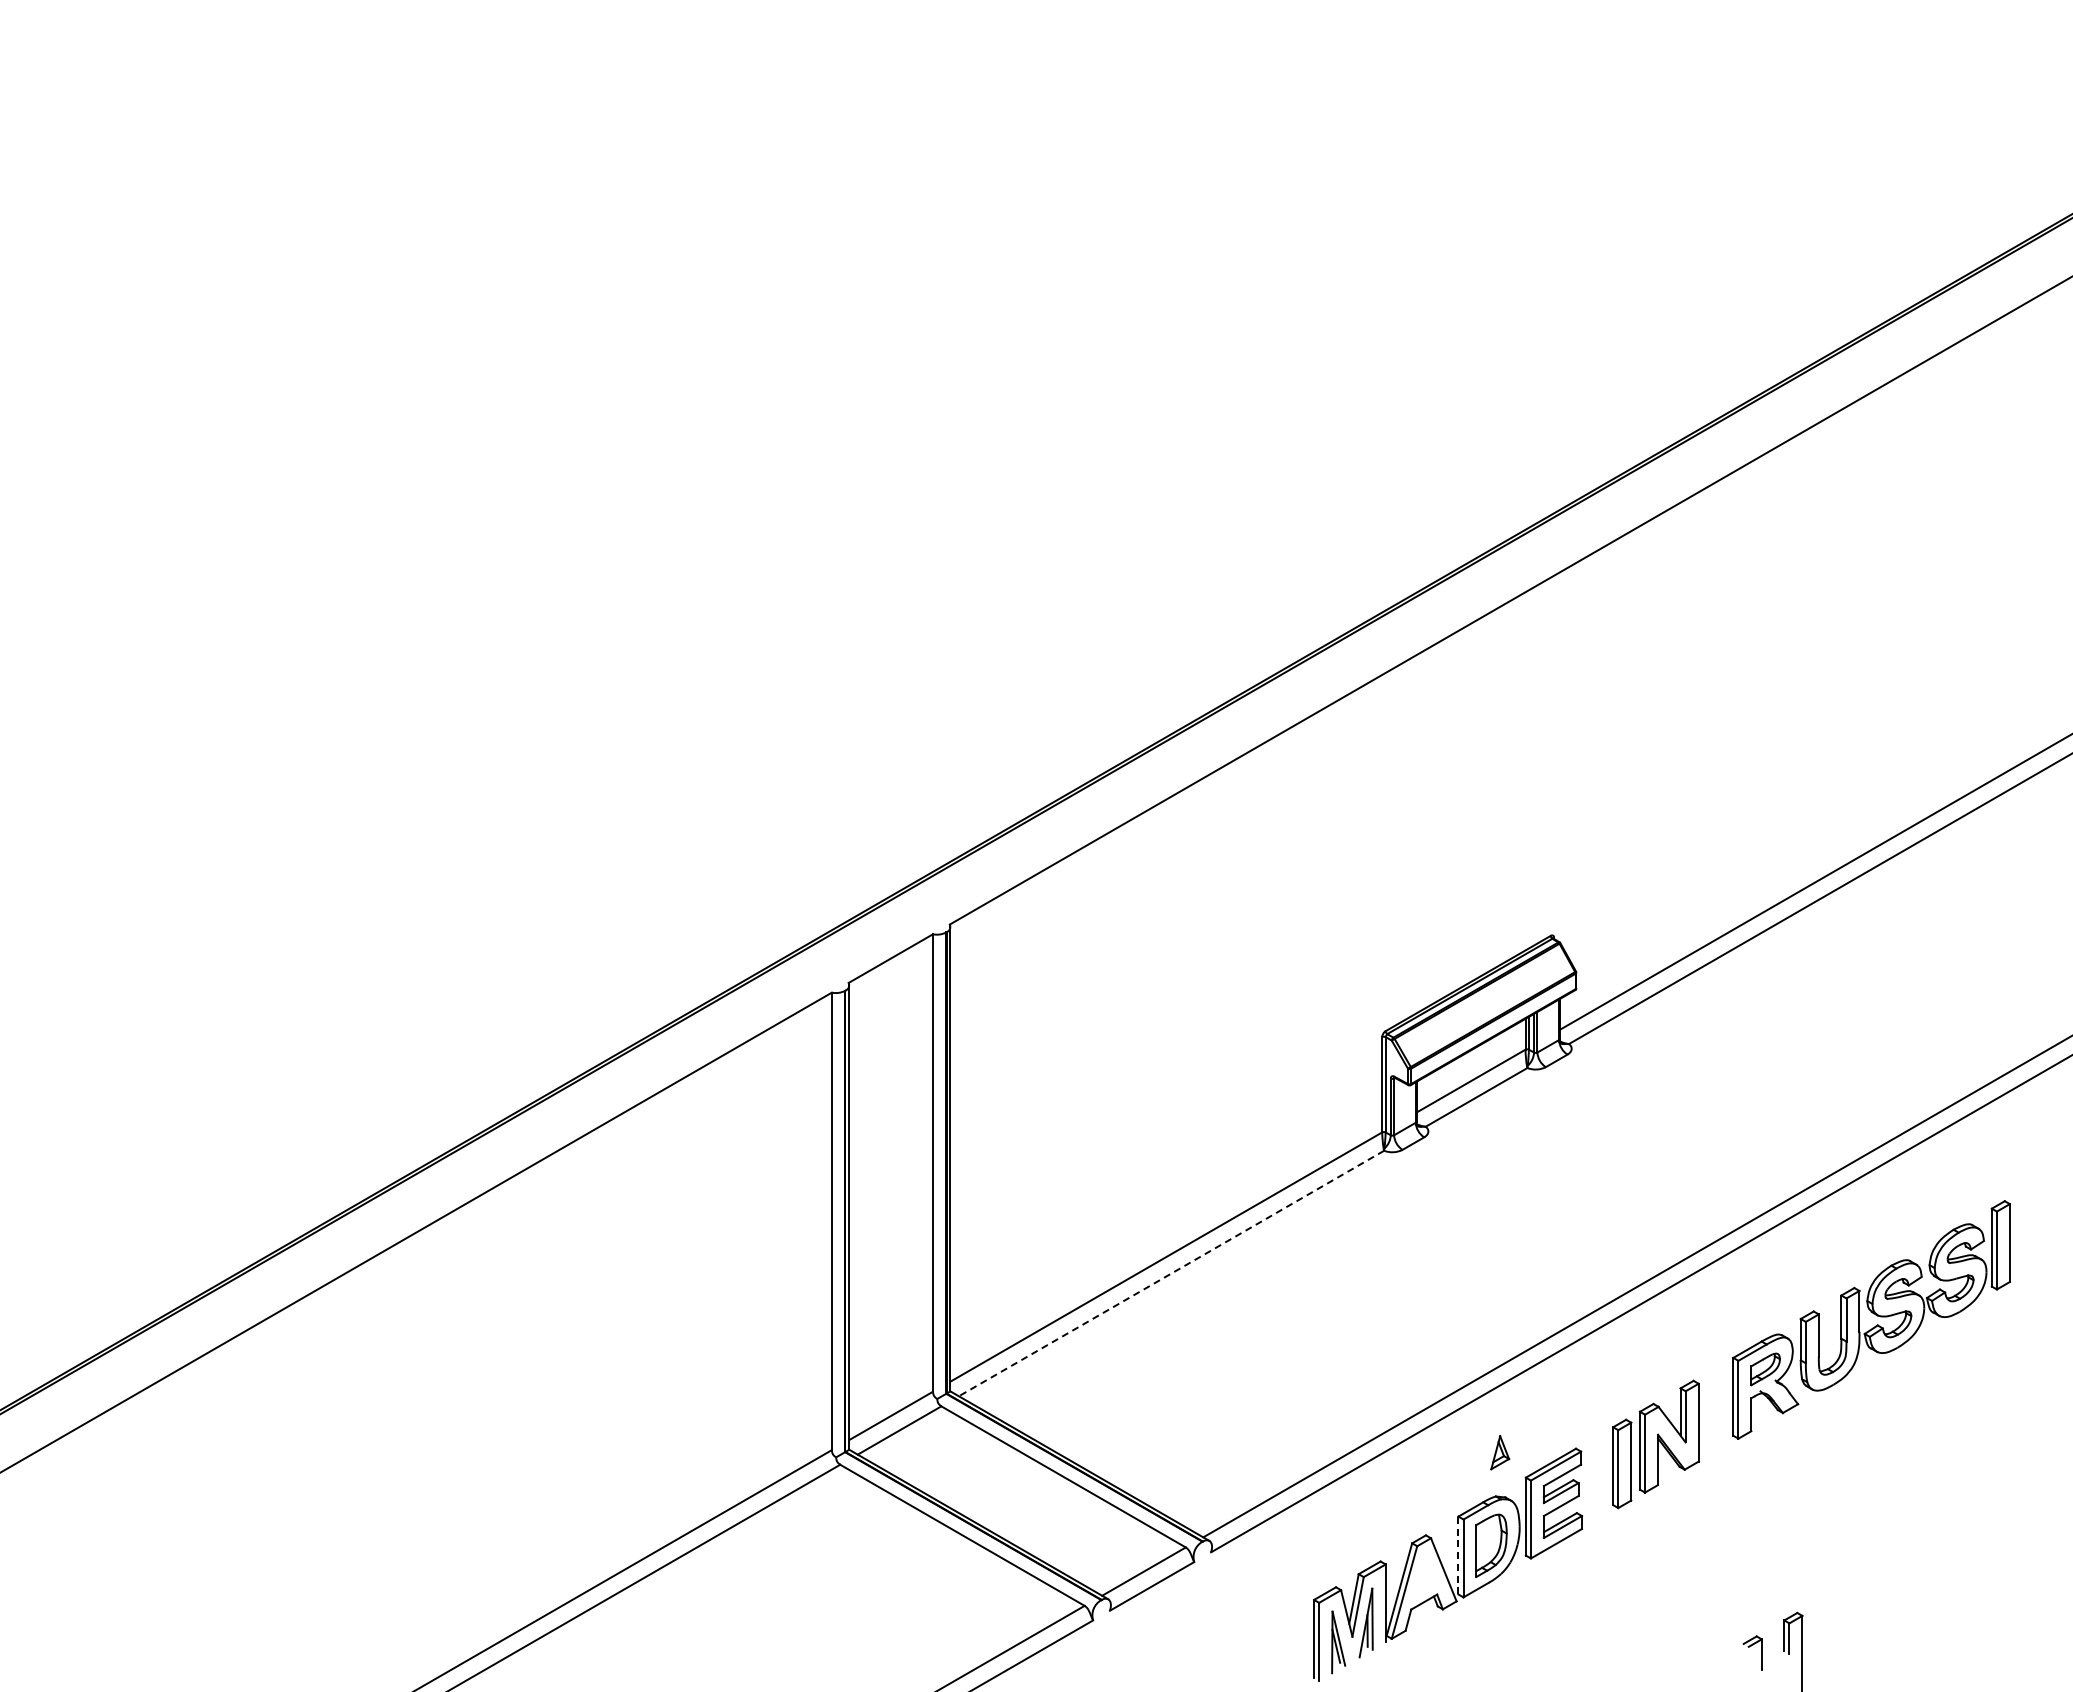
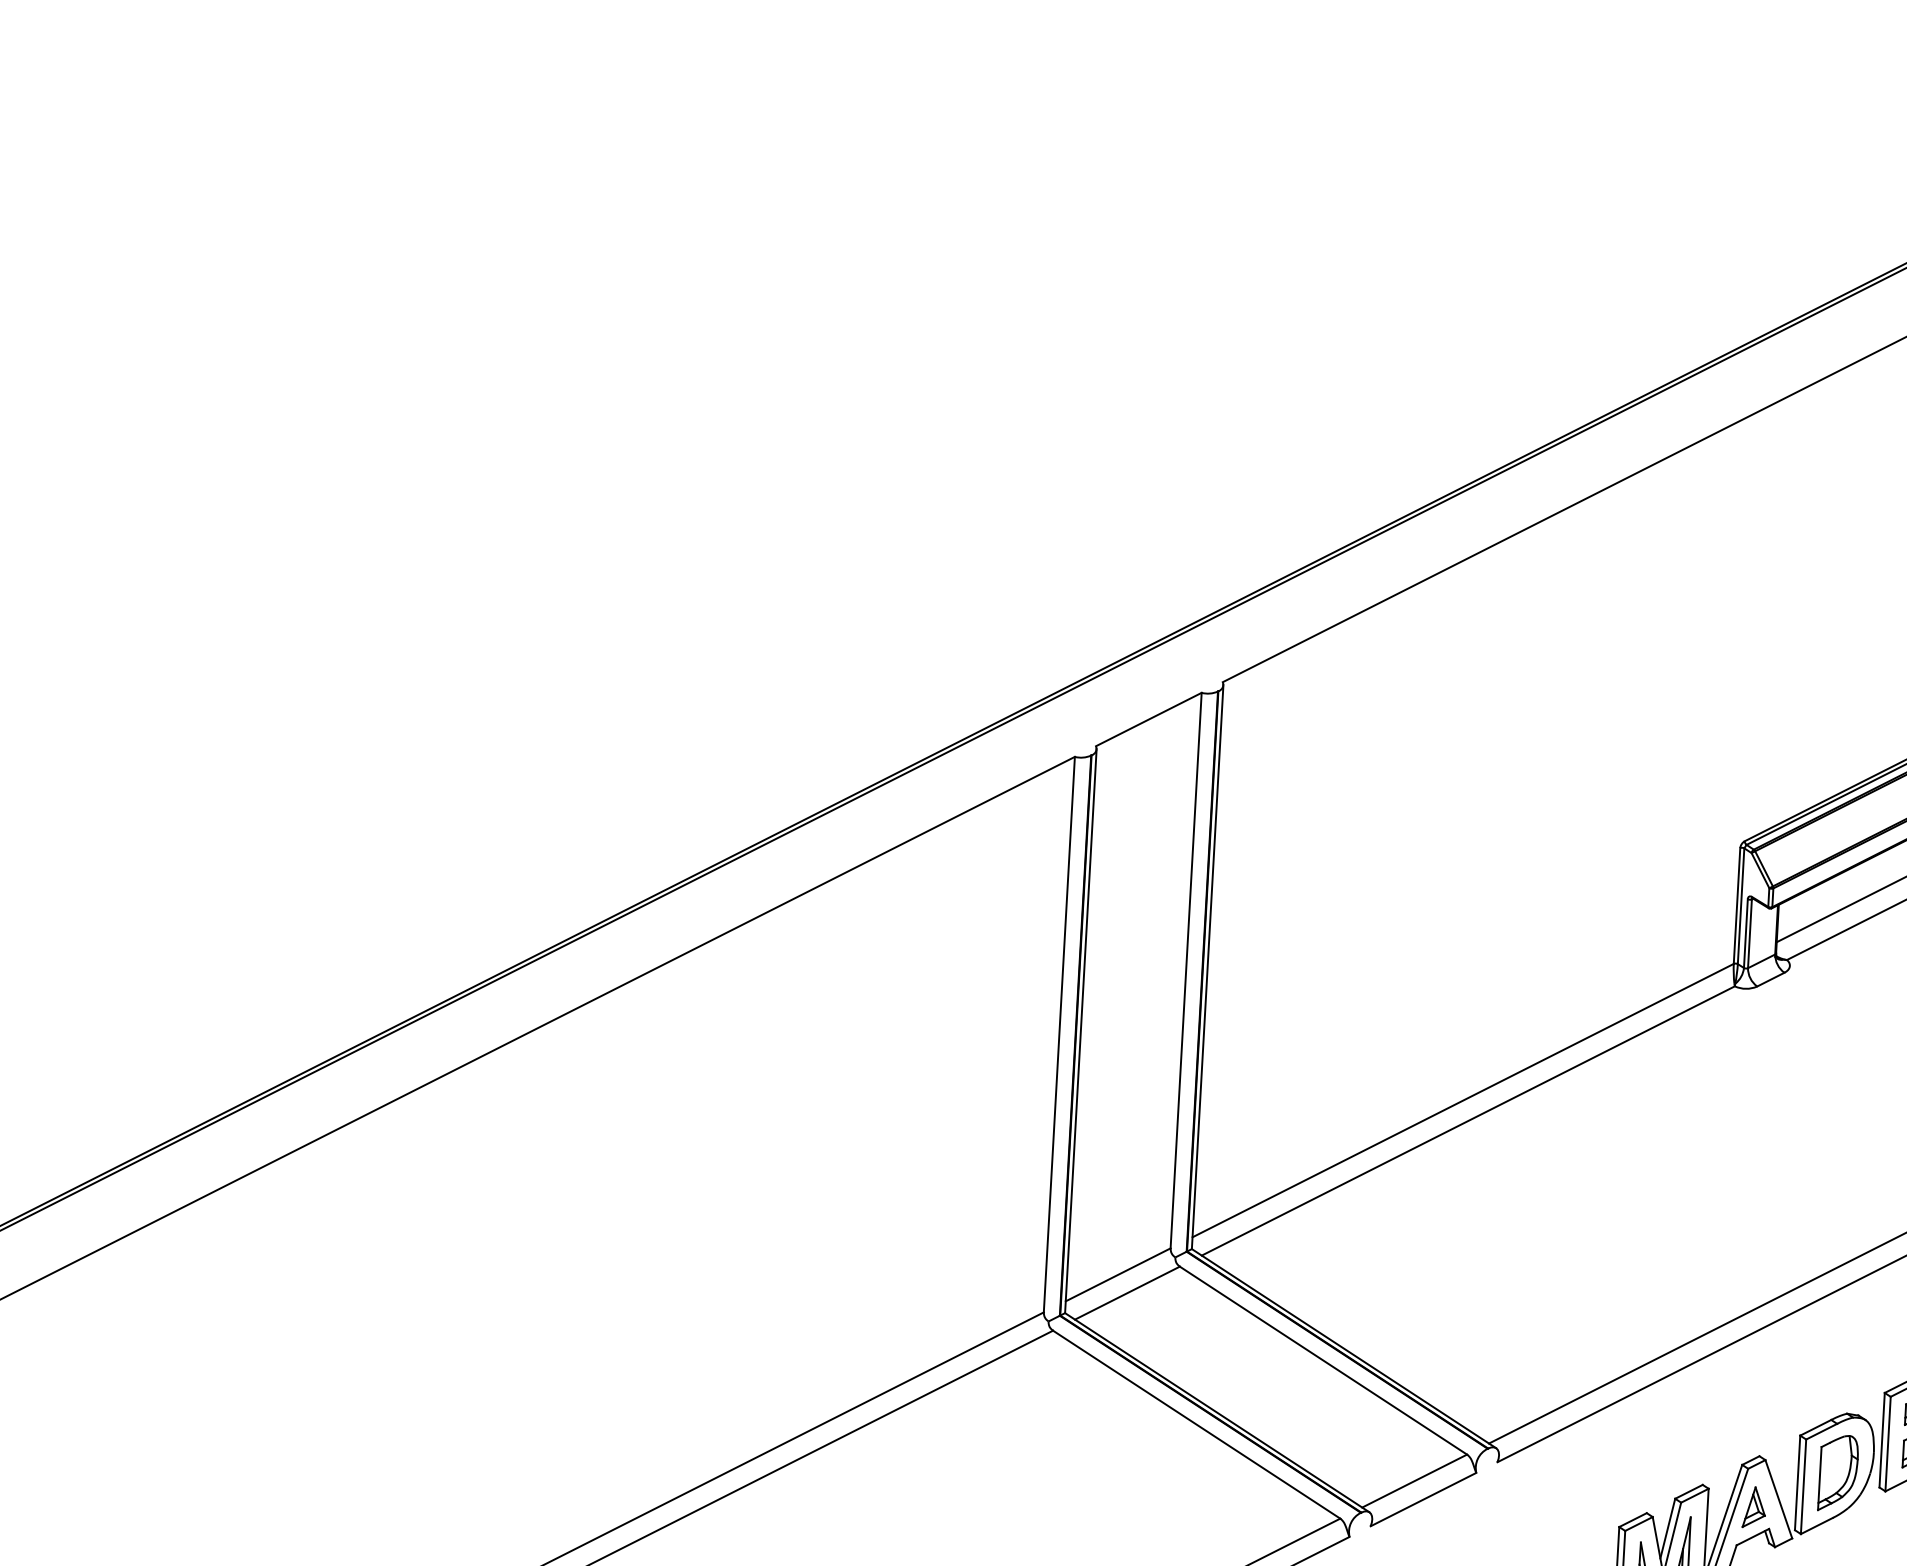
line: (1171, 1273) -> (1468, 1120), dashed -> solid
part: (1500, 1452) -> (1754, 1507), moved
line: (1458, 1555) -> (1797, 1482), dashed -> solid

